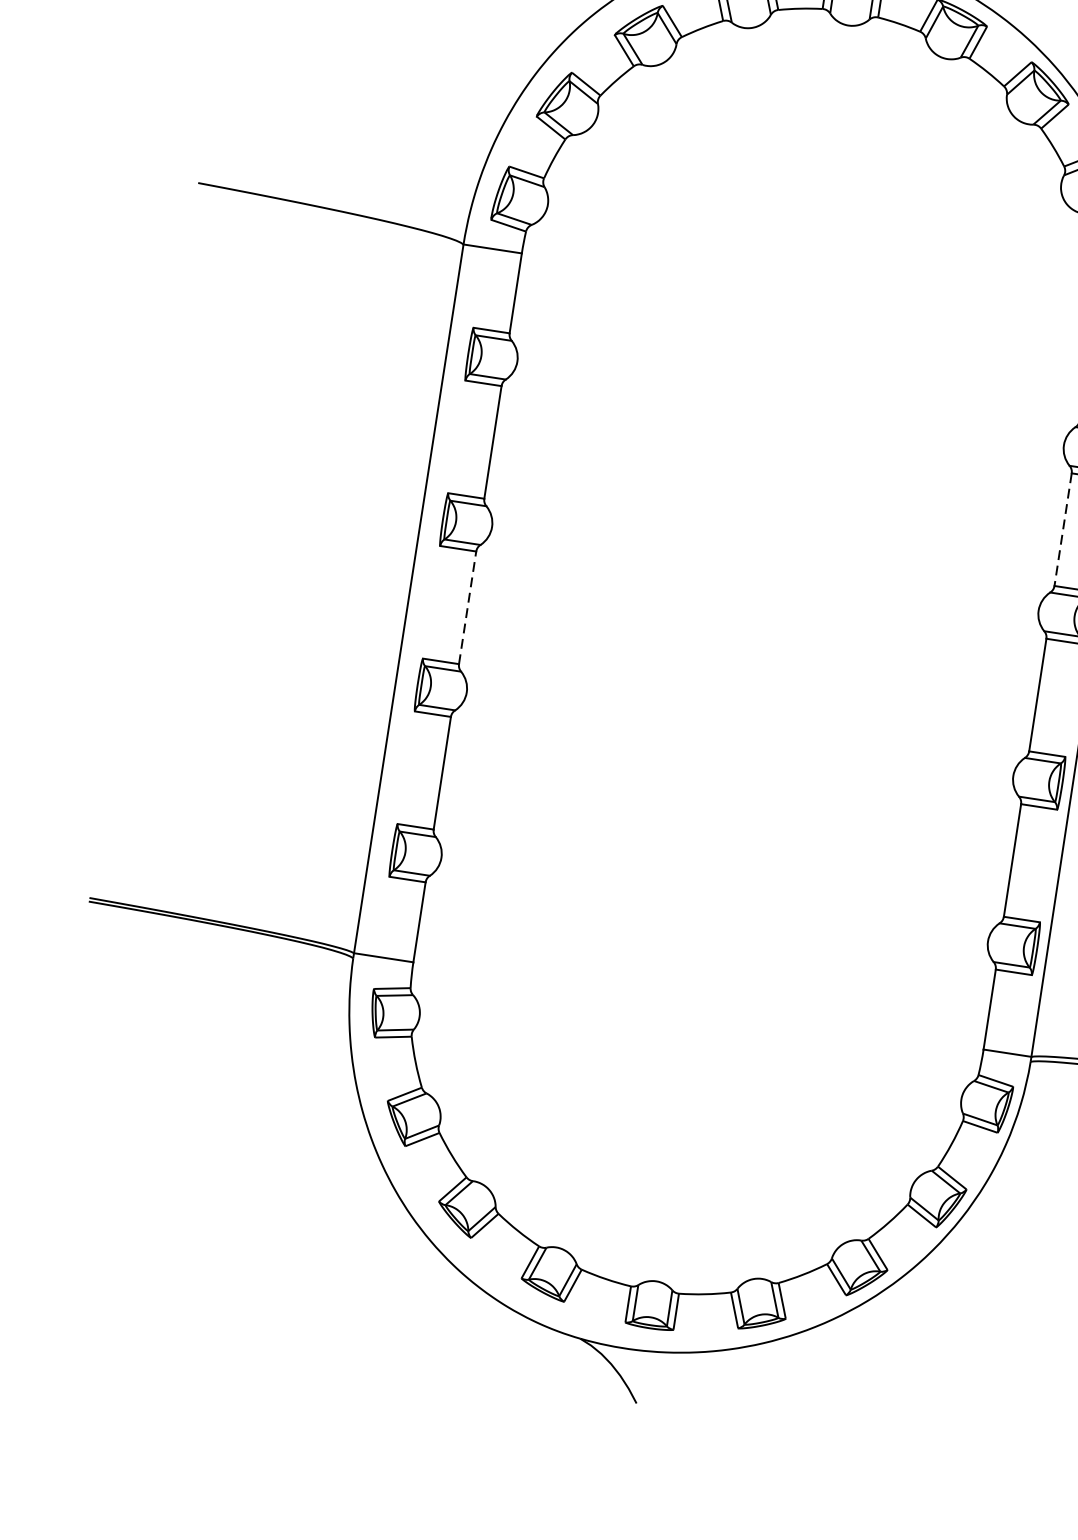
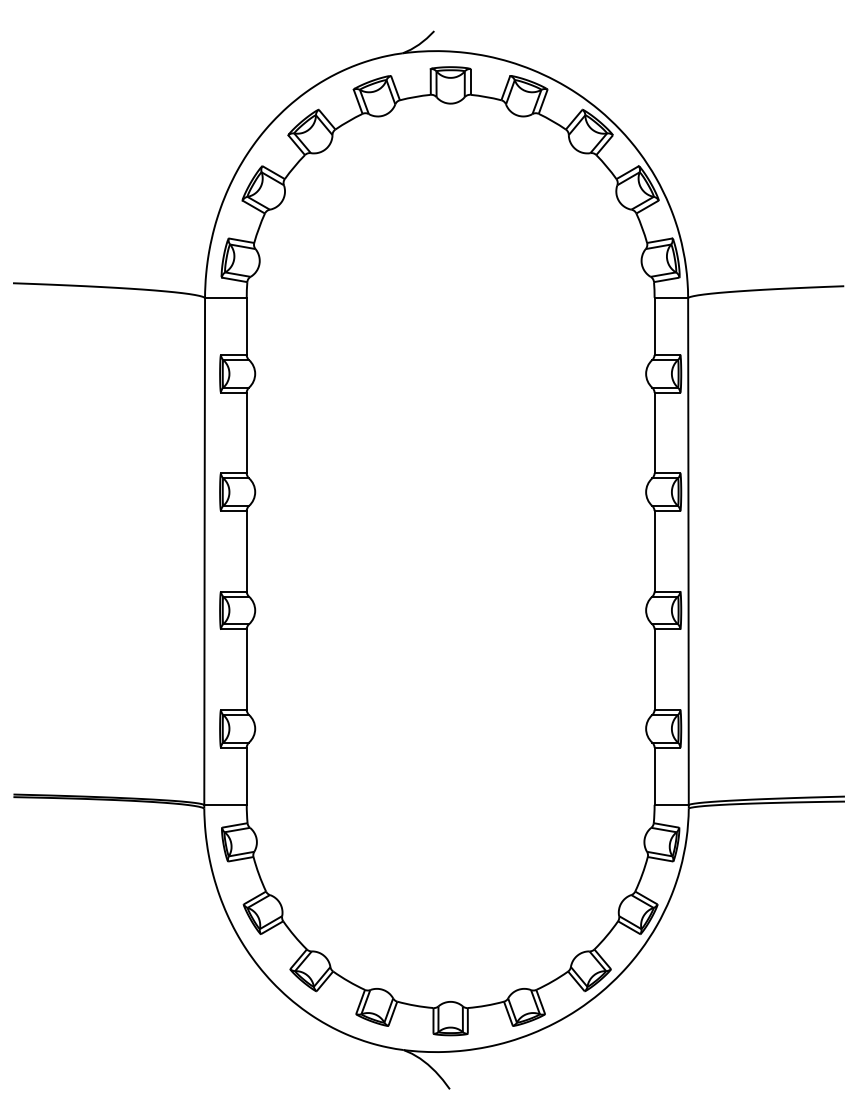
line: (1062, 530) -> (654, 433), dashed -> solid
line: (467, 606) -> (246, 550), dashed -> solid

